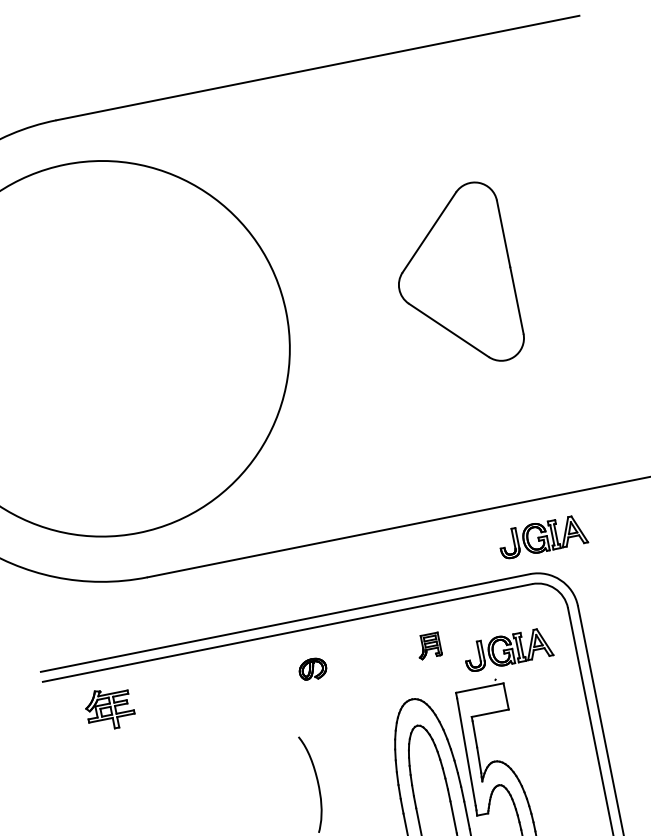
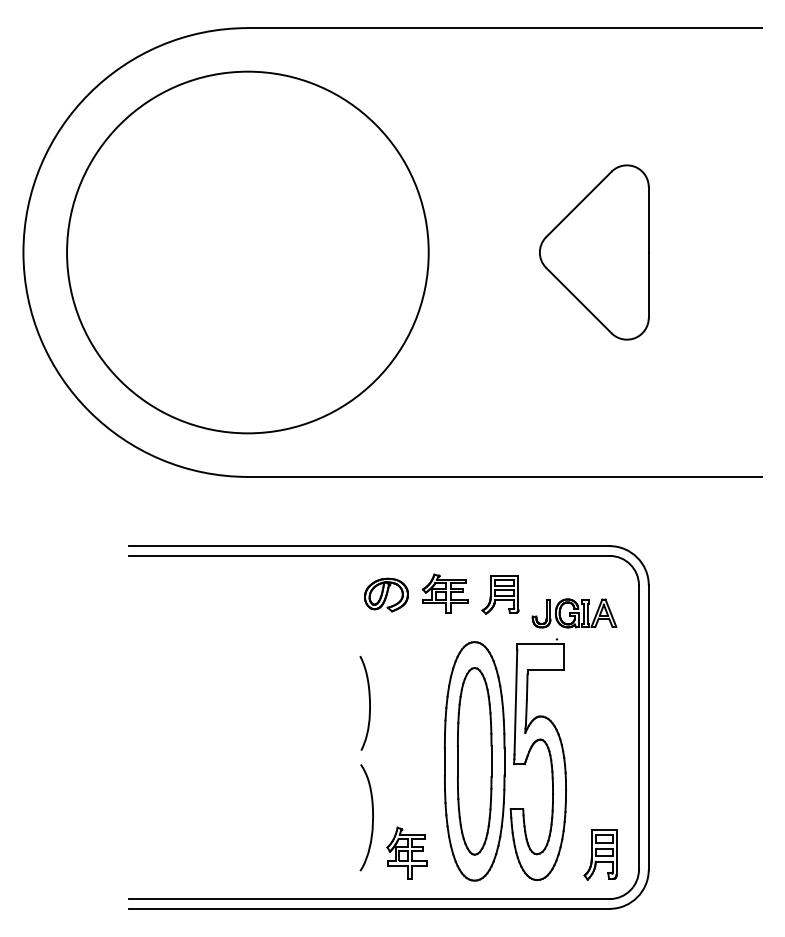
part: (542, 537) -> (628, 513), removed
part: (428, 645) -> (500, 594), size x1.67
part: (312, 668) -> (386, 594), size x1.67
part: (108, 708) -> (444, 593), moved

